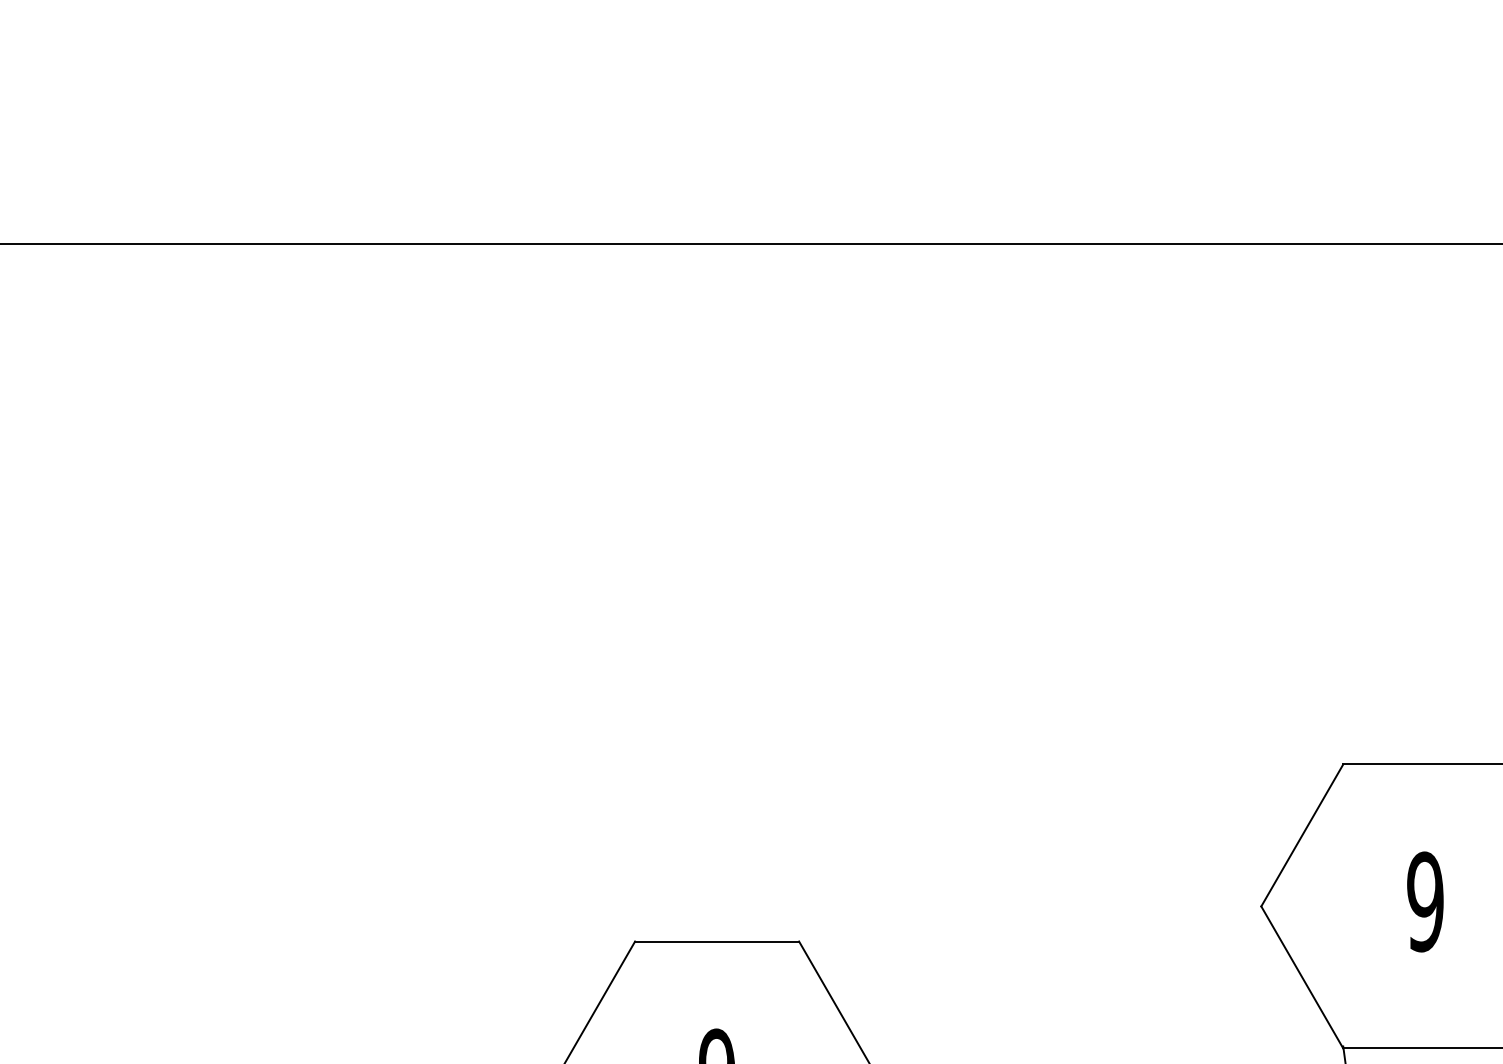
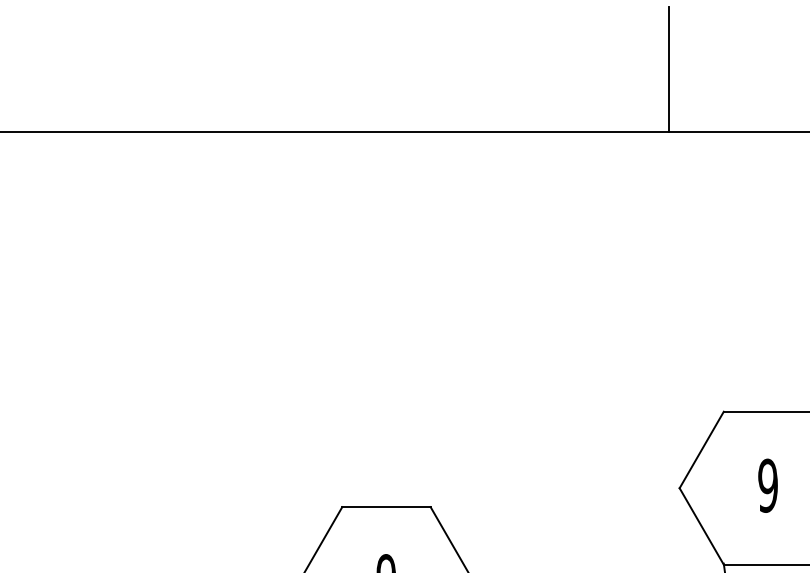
line: (1242, 129) -> (669, 69), added

